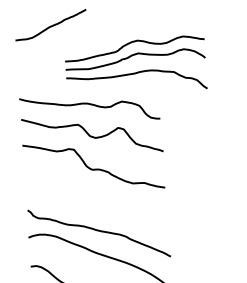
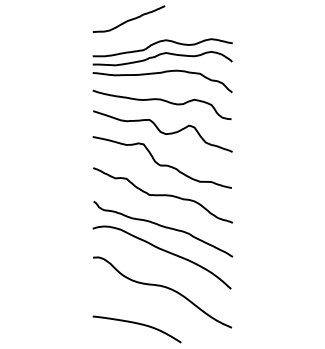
part: (135, 66) -> (162, 65), moved
curve: (96, 199) -> (162, 195), added

